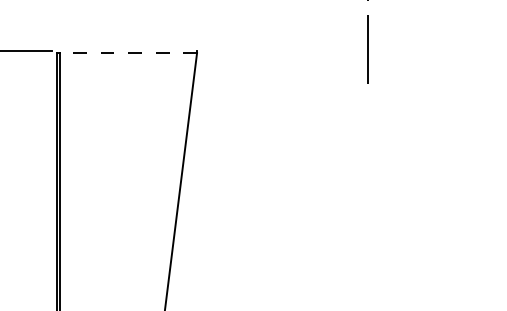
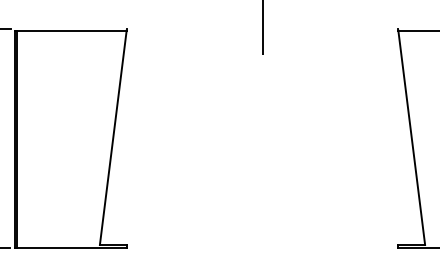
line: (129, 53) -> (72, 30), dashed -> solid

